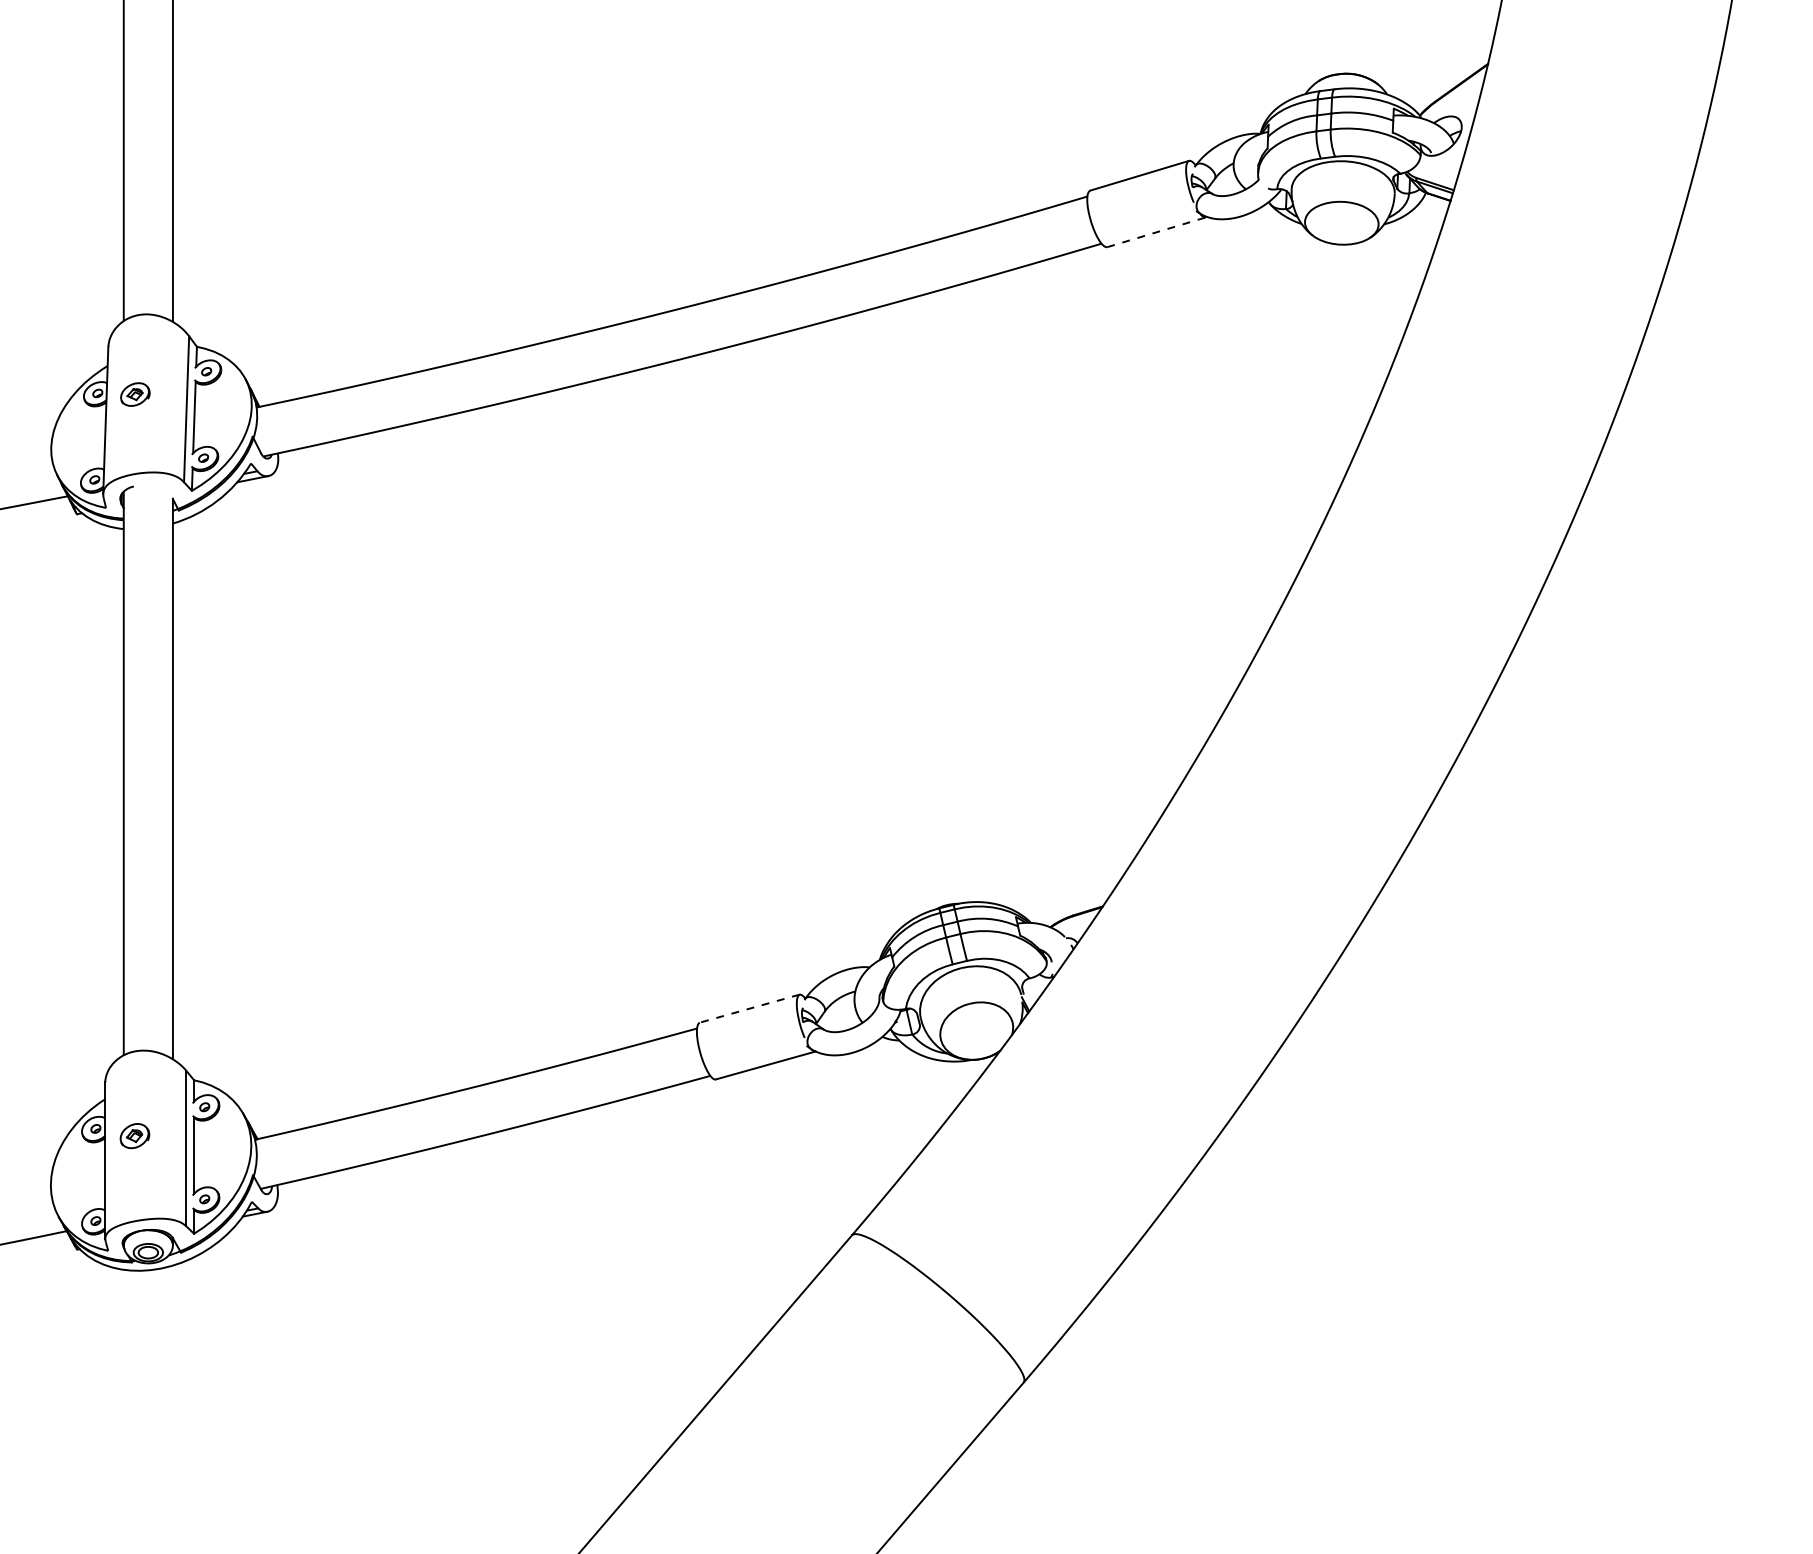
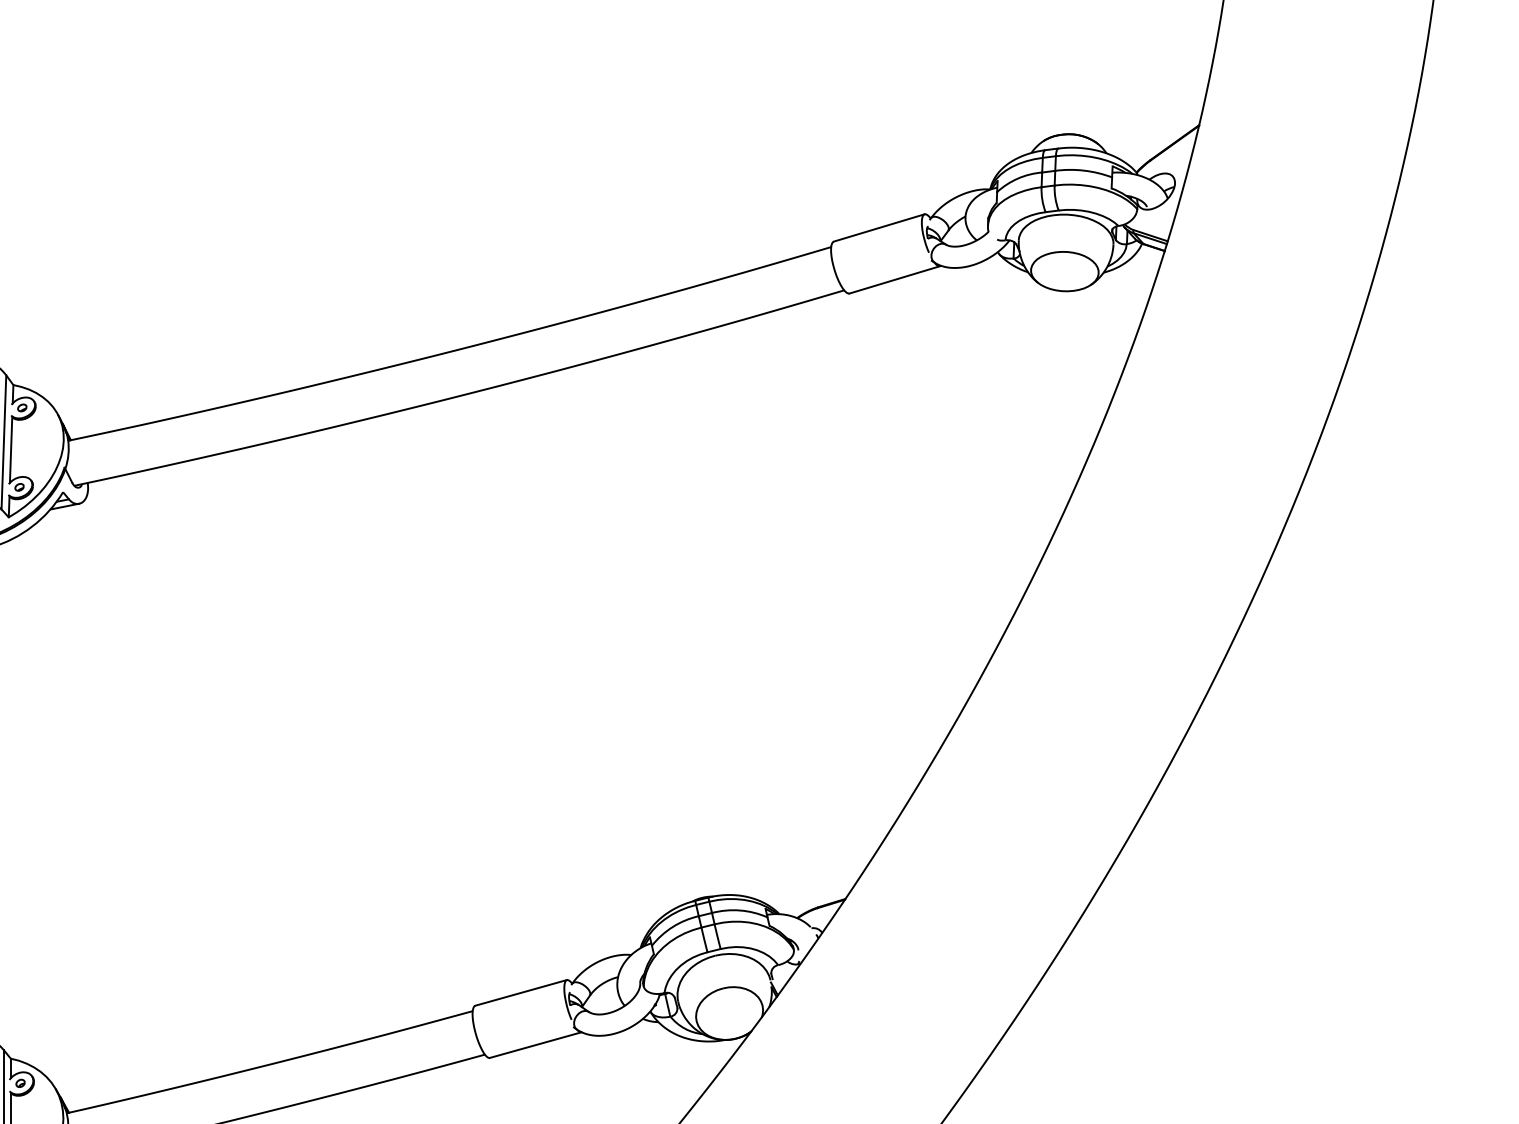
line: (1156, 232) -> (894, 280), dashed -> solid
line: (749, 1008) -> (520, 992), dashed -> solid

